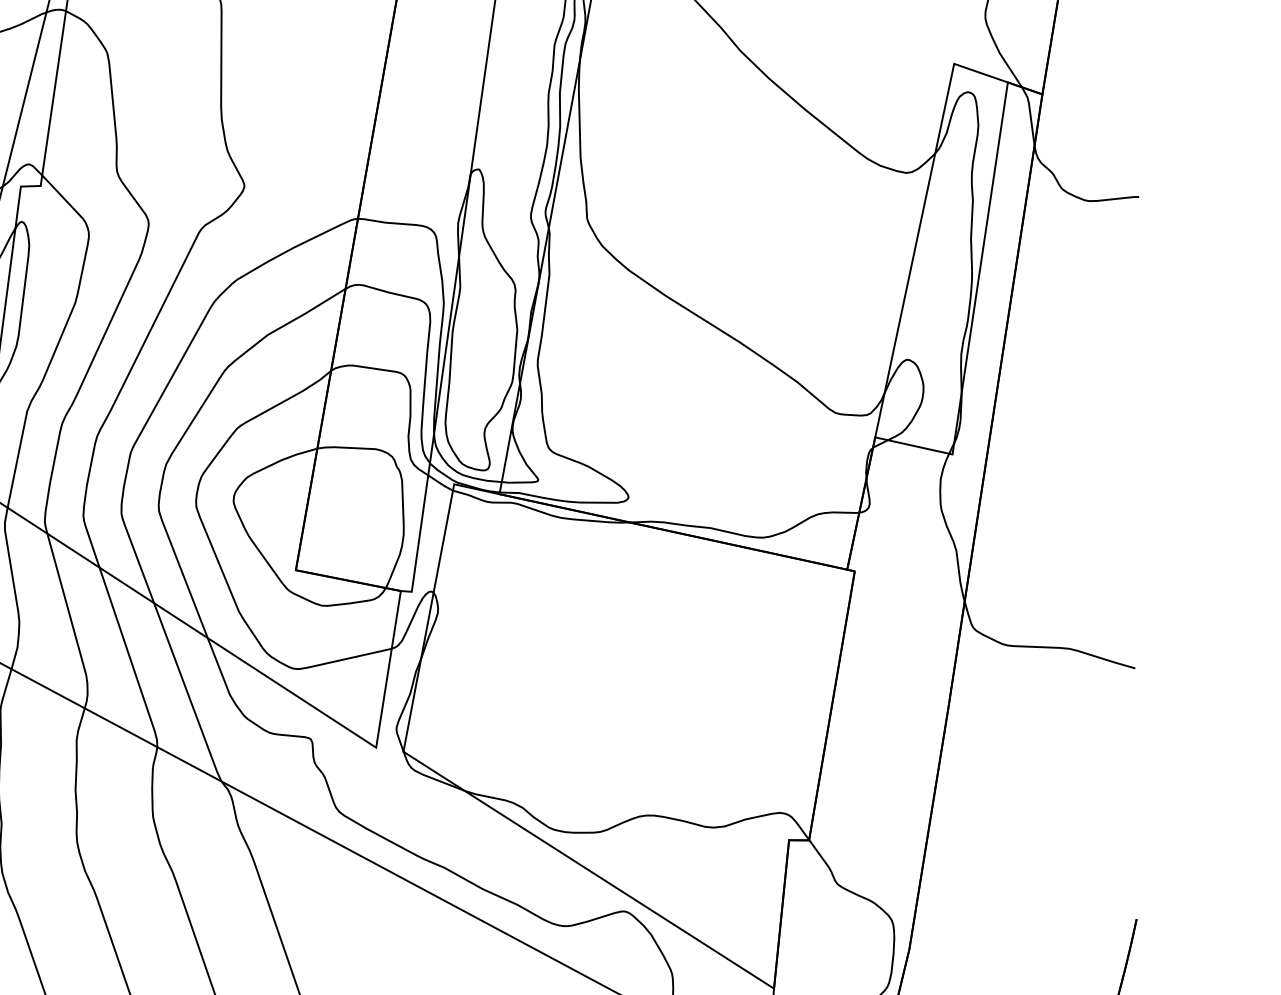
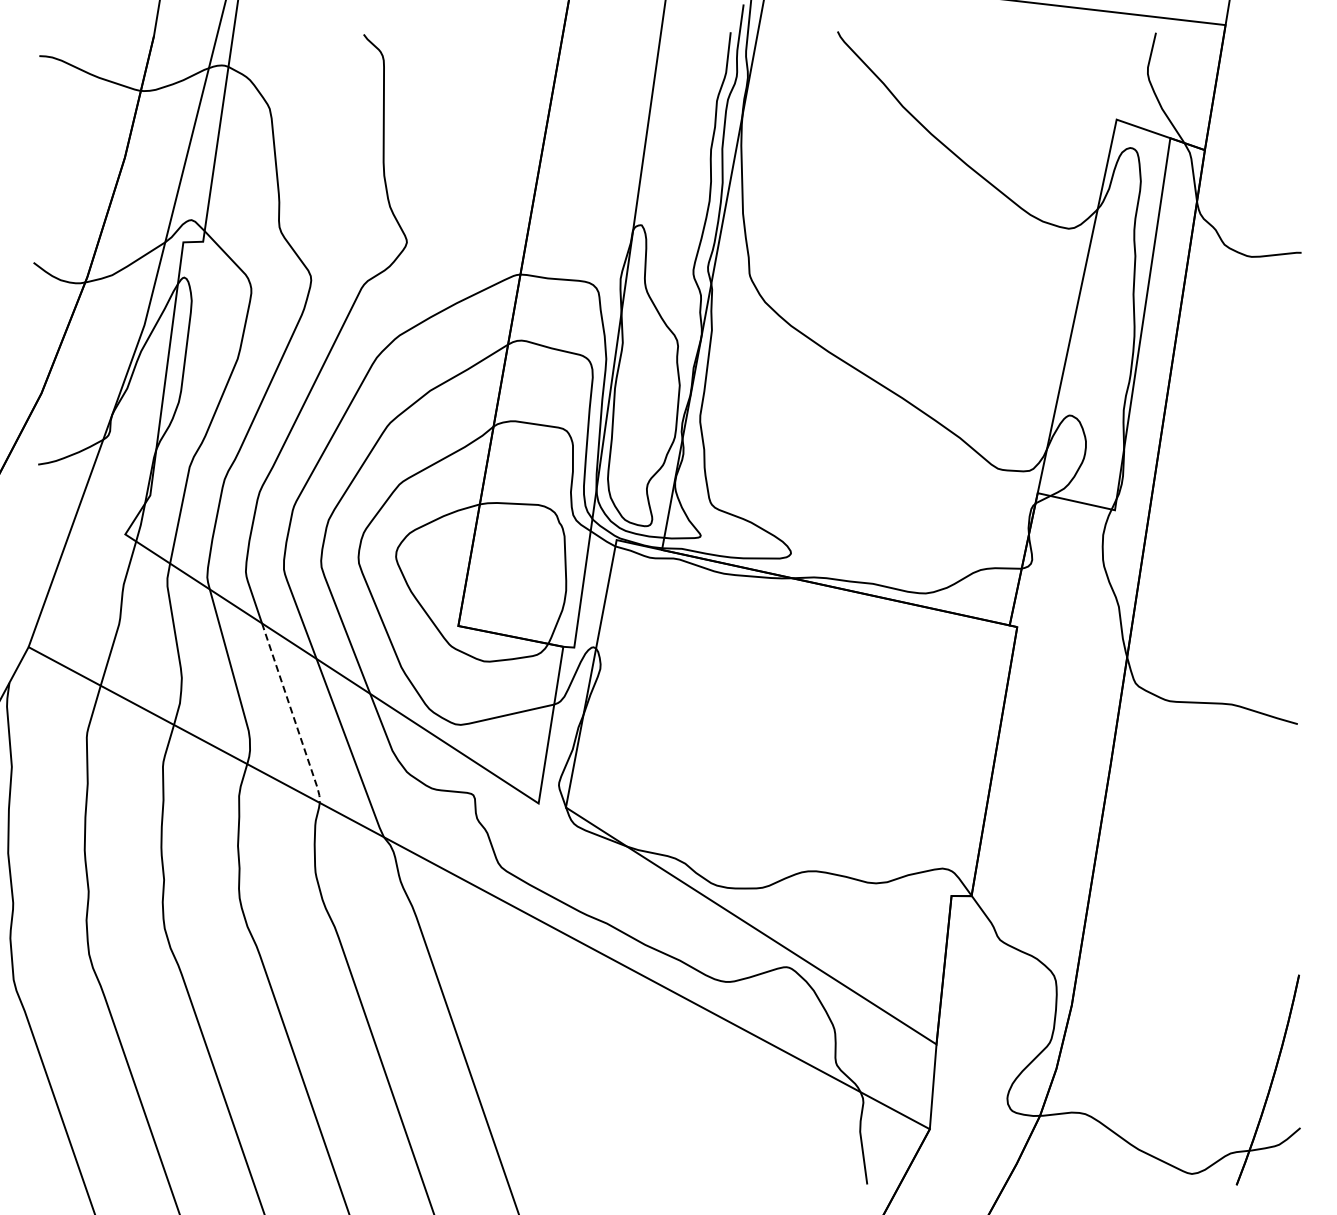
line: (130, 659) -> (292, 715), solid -> dashed

